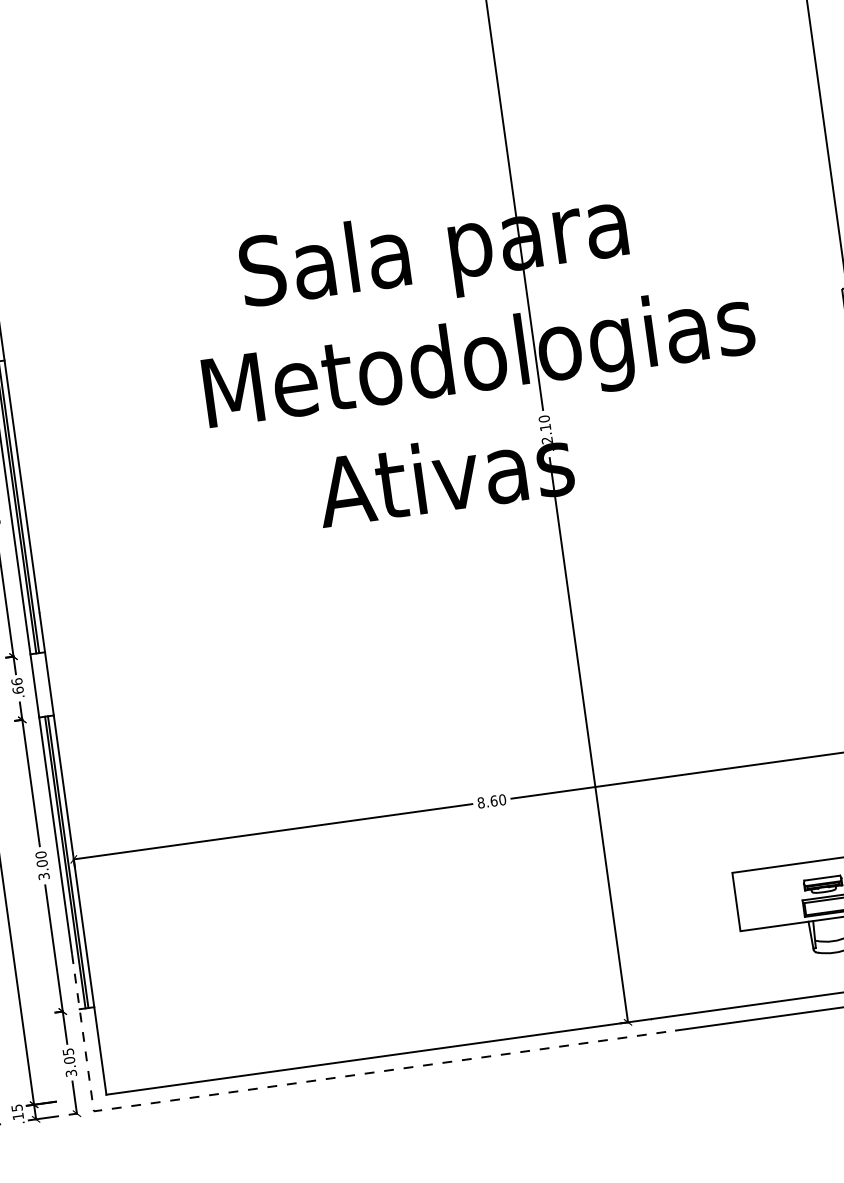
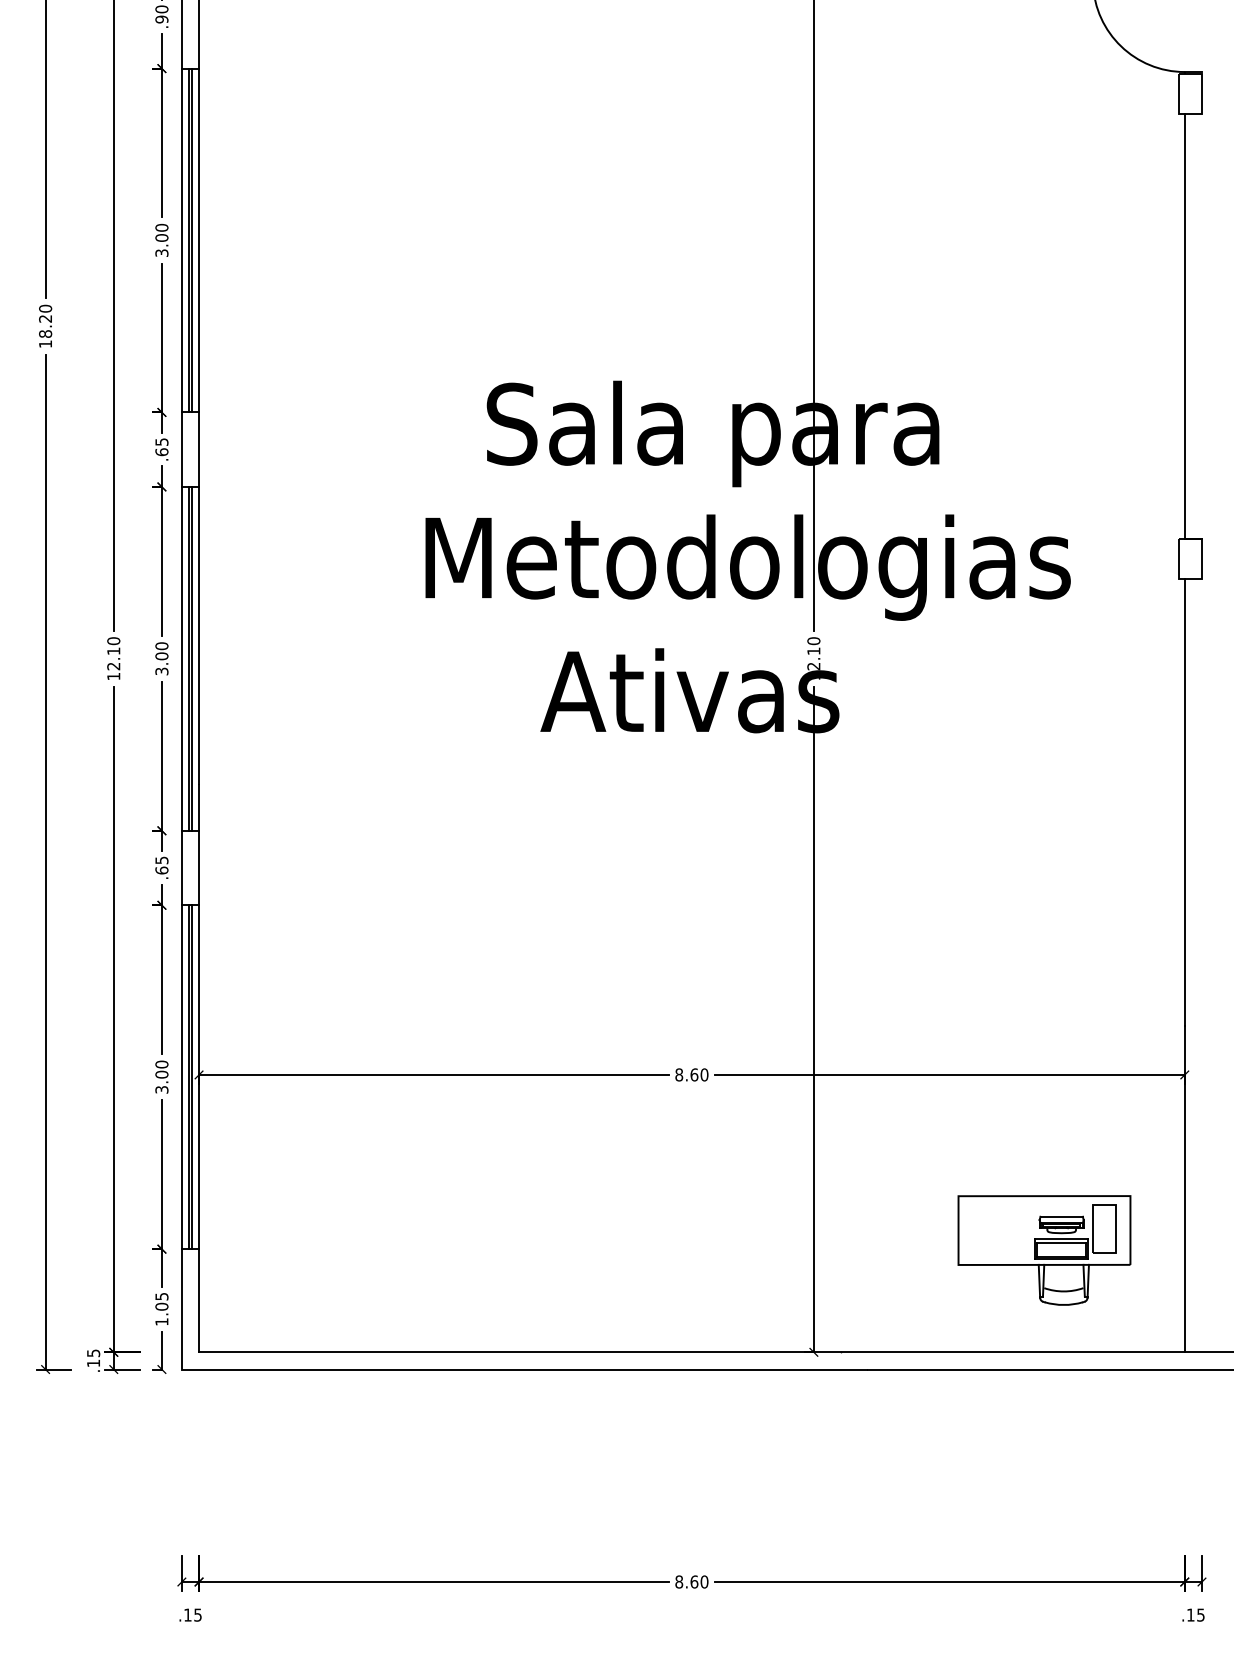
text: (16, 681) -> (161, 860), .66 -> .65
text: (70, 1072) -> (161, 1321), 3.05 -> 1.05
line: (305, 1081) -> (431, 1369), dashed -> solid

